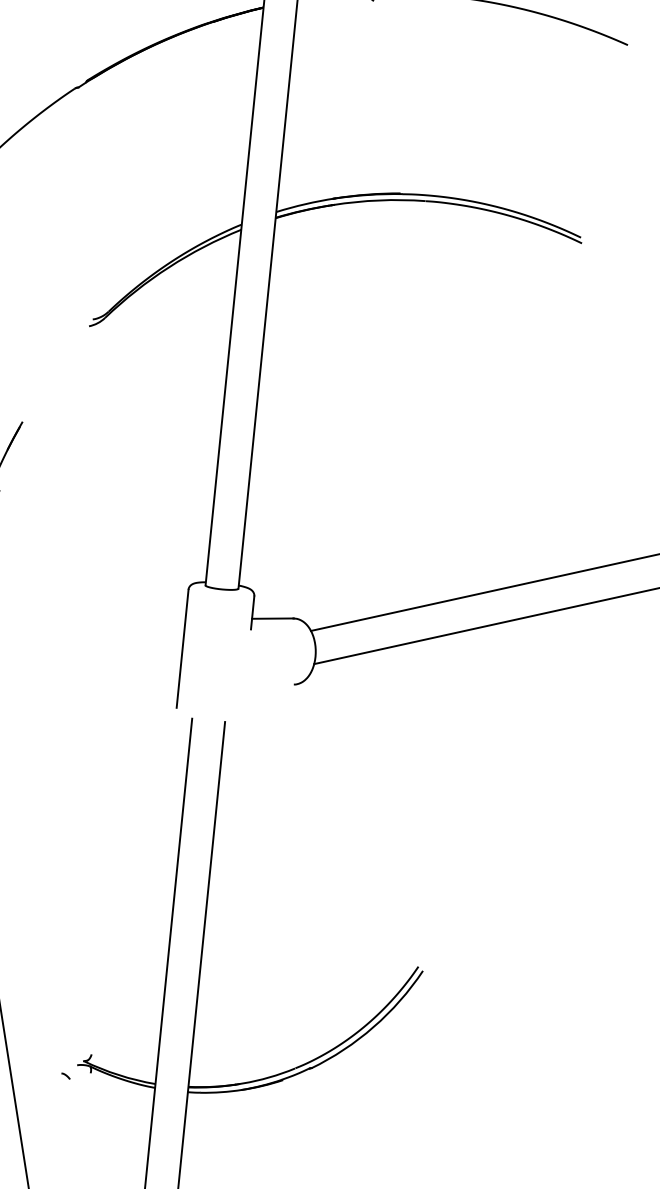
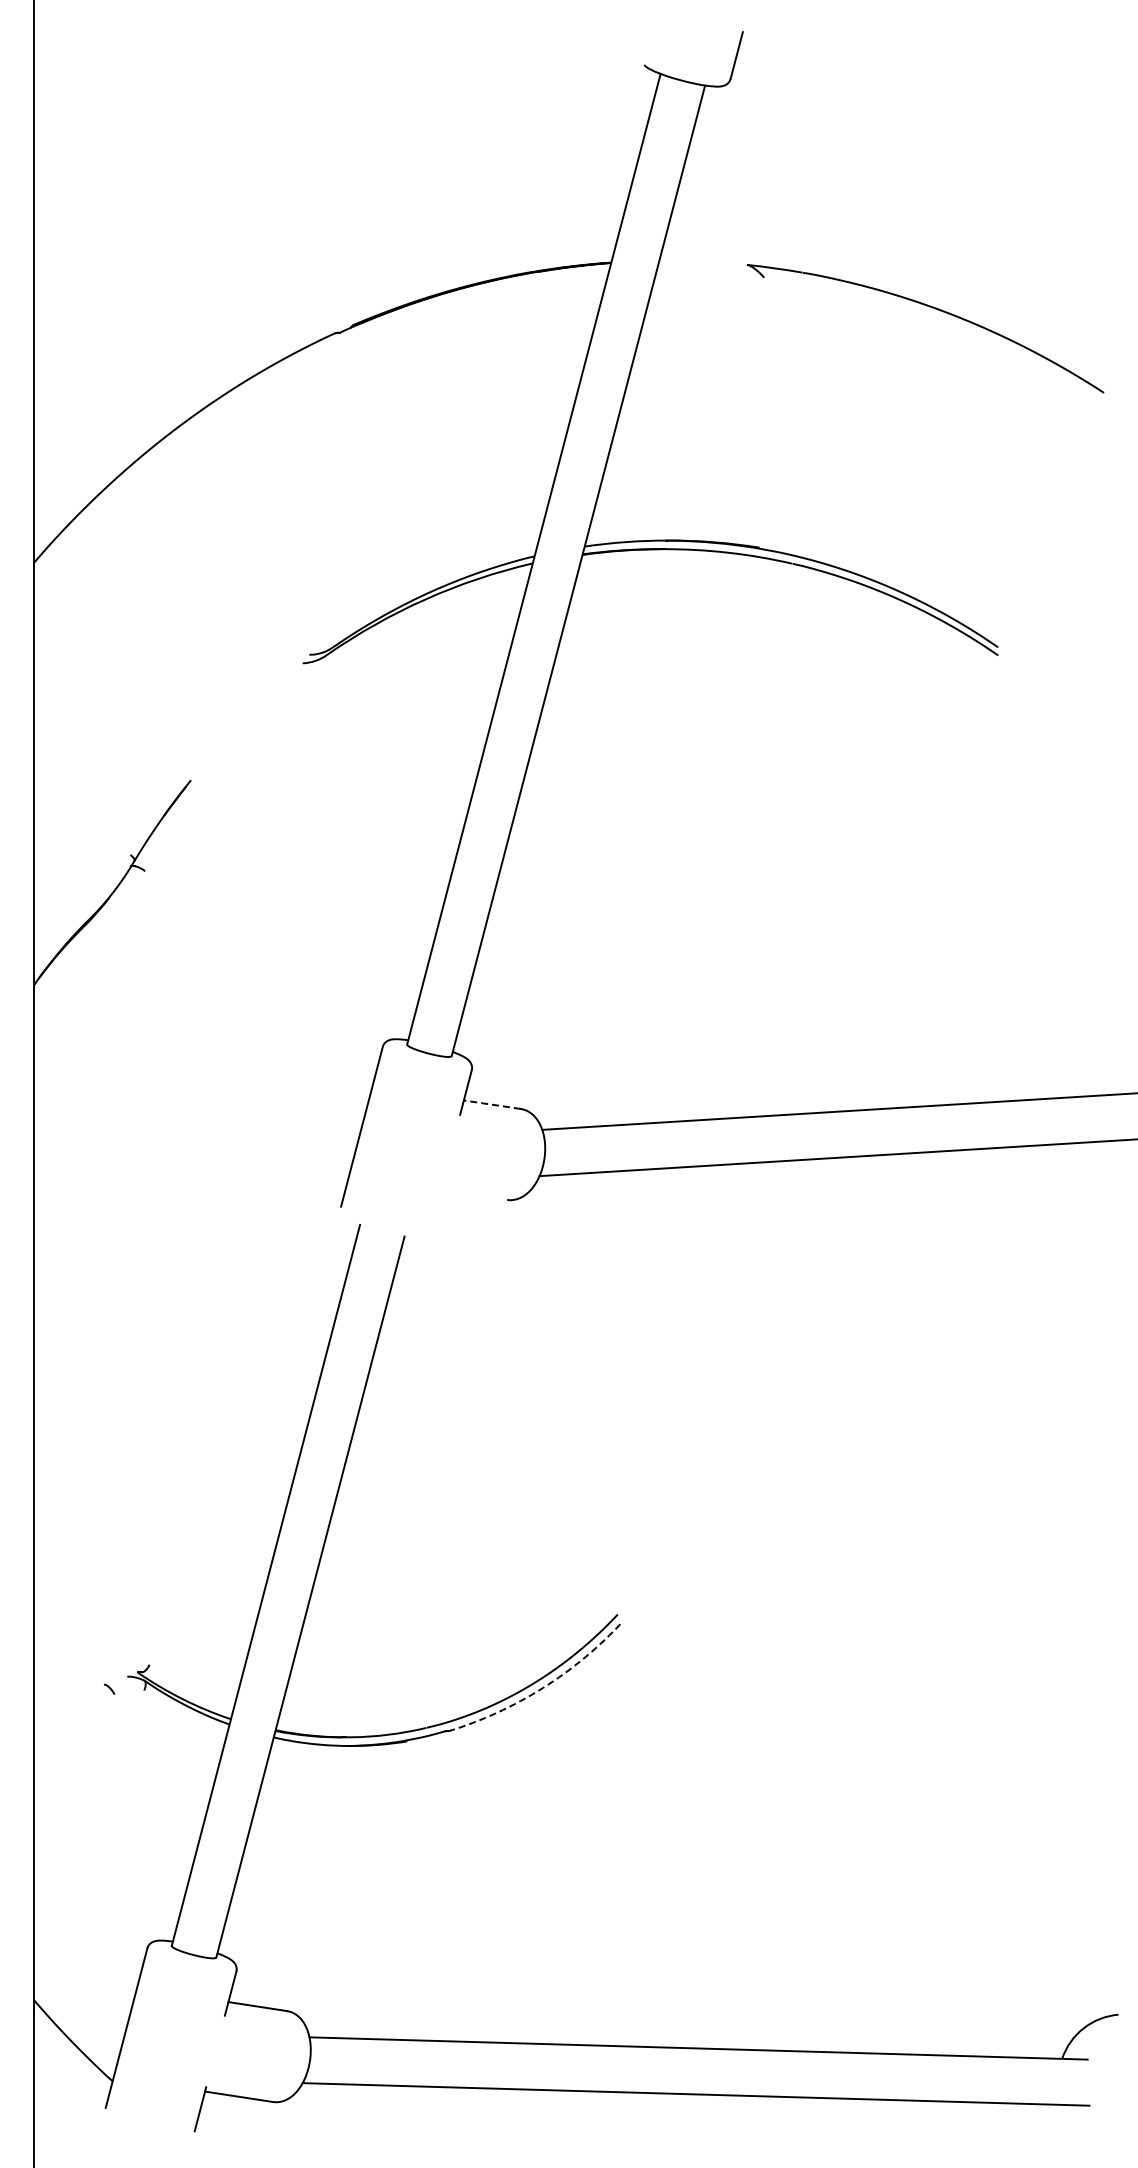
line: (272, 618) -> (492, 1104), solid -> dashed
arc: (373, 1026) -> (543, 1687), solid -> dashed

